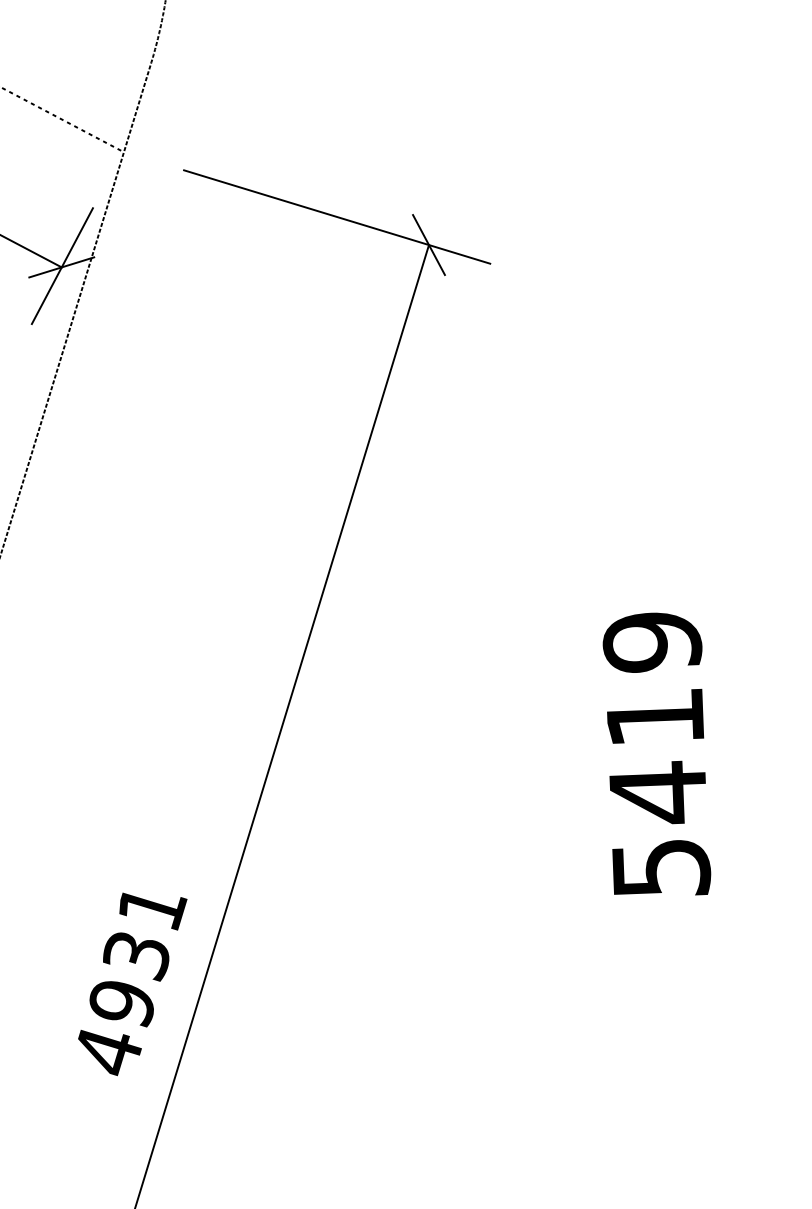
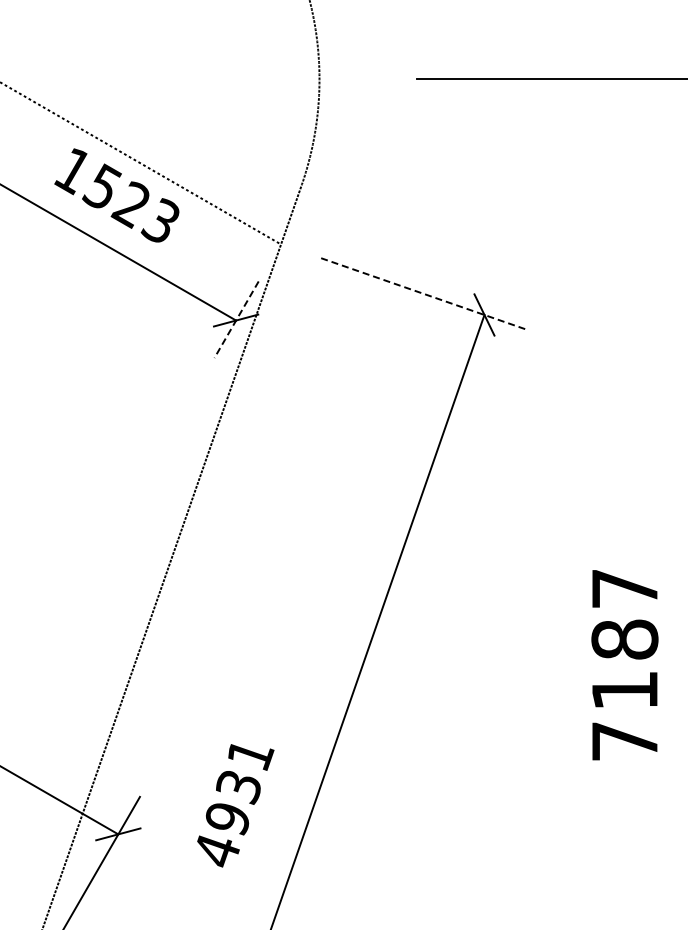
line: (337, 216) -> (423, 293), solid -> dashed
line: (62, 267) -> (236, 320), solid -> dashed
text: (656, 754) -> (624, 664), 5419 -> 7187
text: (132, 983) -> (235, 805), moved

